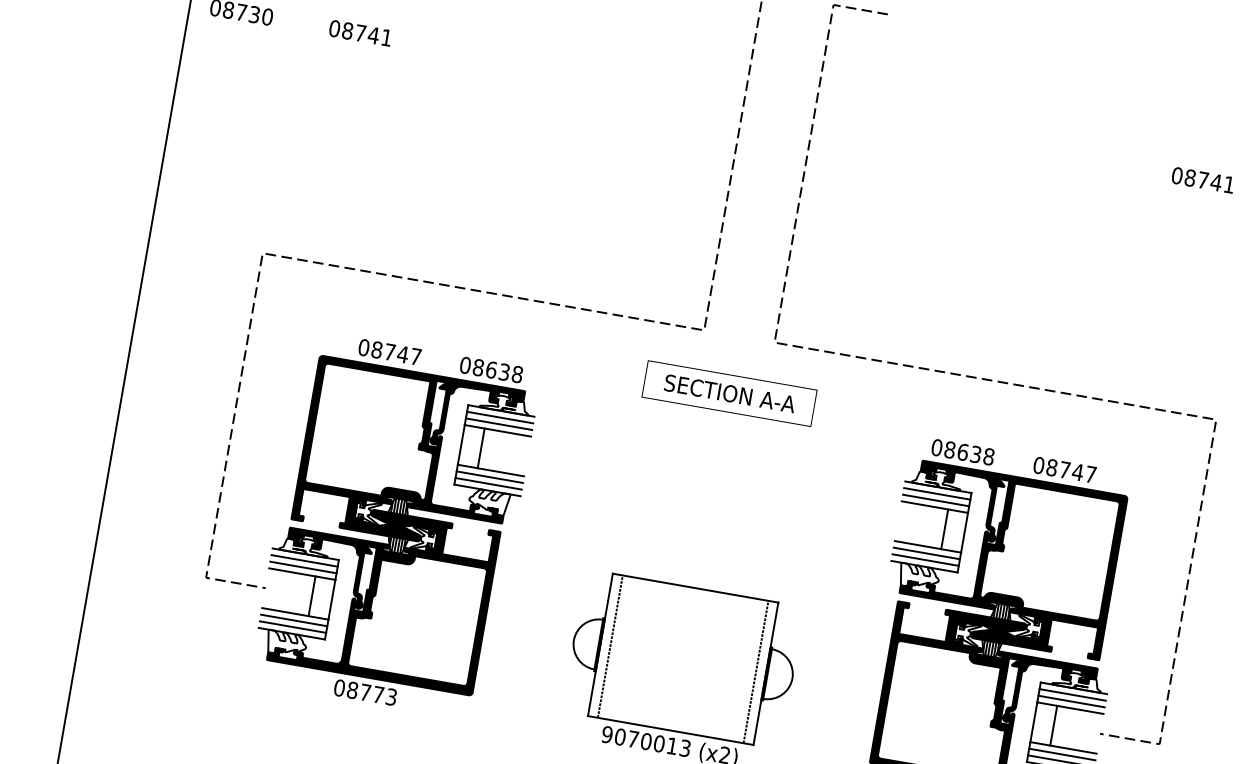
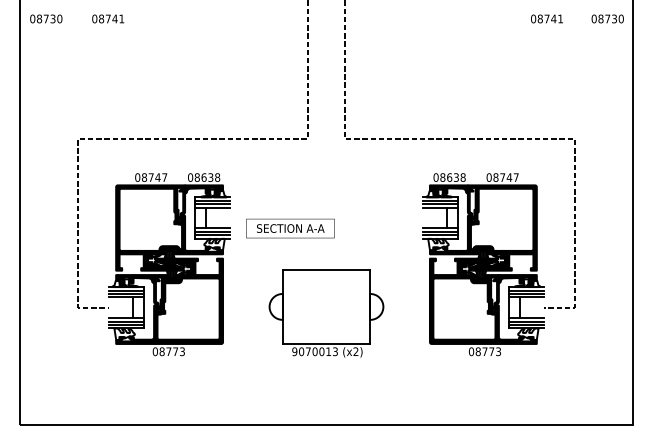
text: (729, 393) -> (290, 228), moved
line: (610, 645) -> (288, 306), removed
line: (756, 671) -> (364, 306), removed

